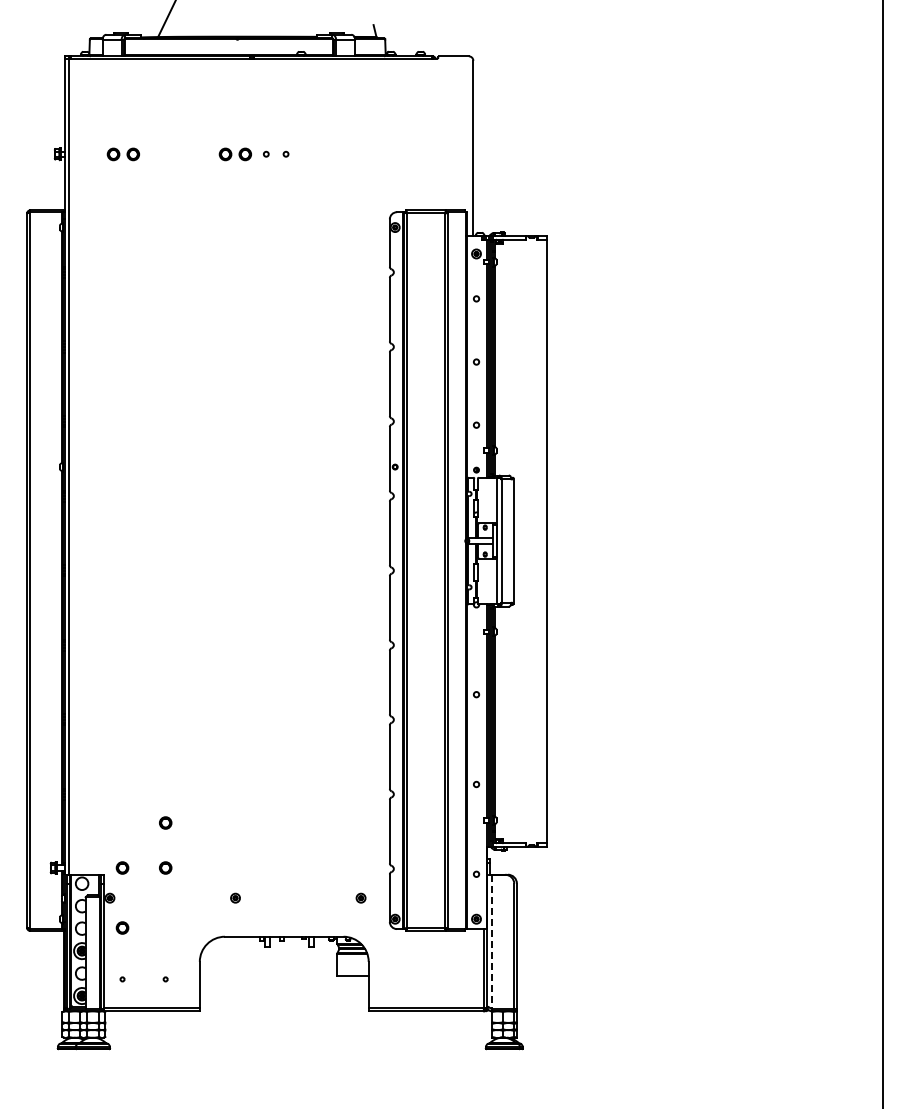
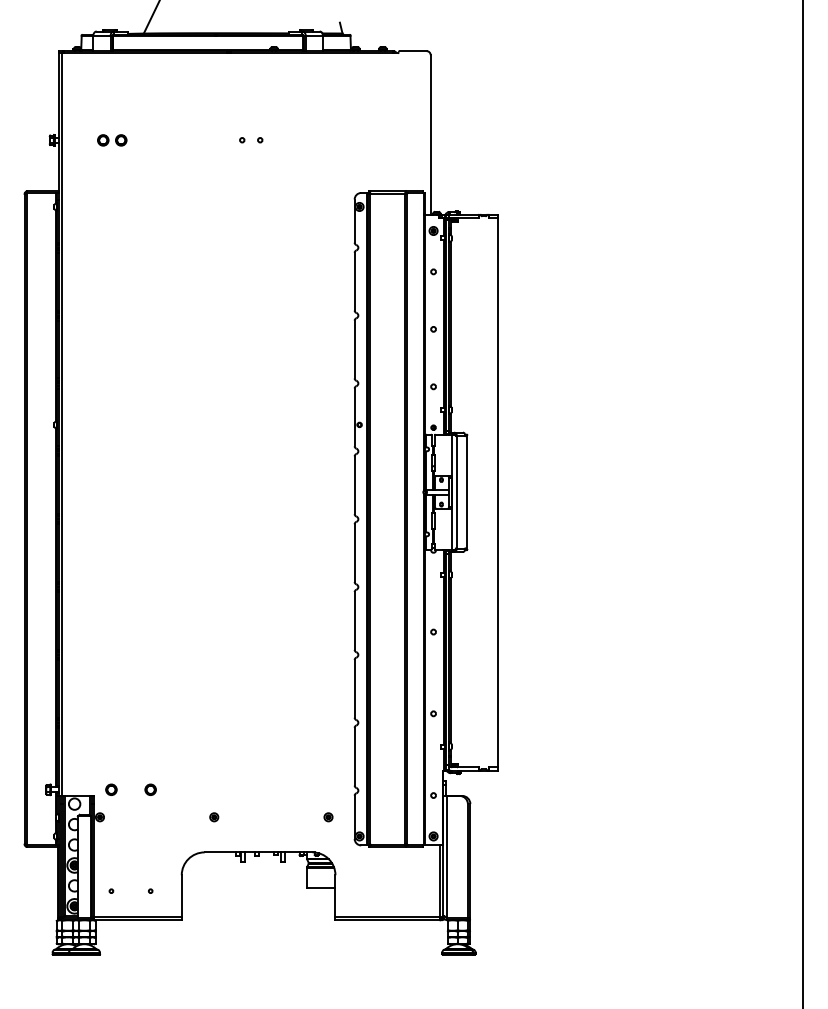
part: (234, 154) -> (213, 140), removed
part: (165, 822) -> (150, 748), removed
part: (122, 927) -> (111, 843), removed
line: (491, 941) -> (447, 856), dashed -> solid

